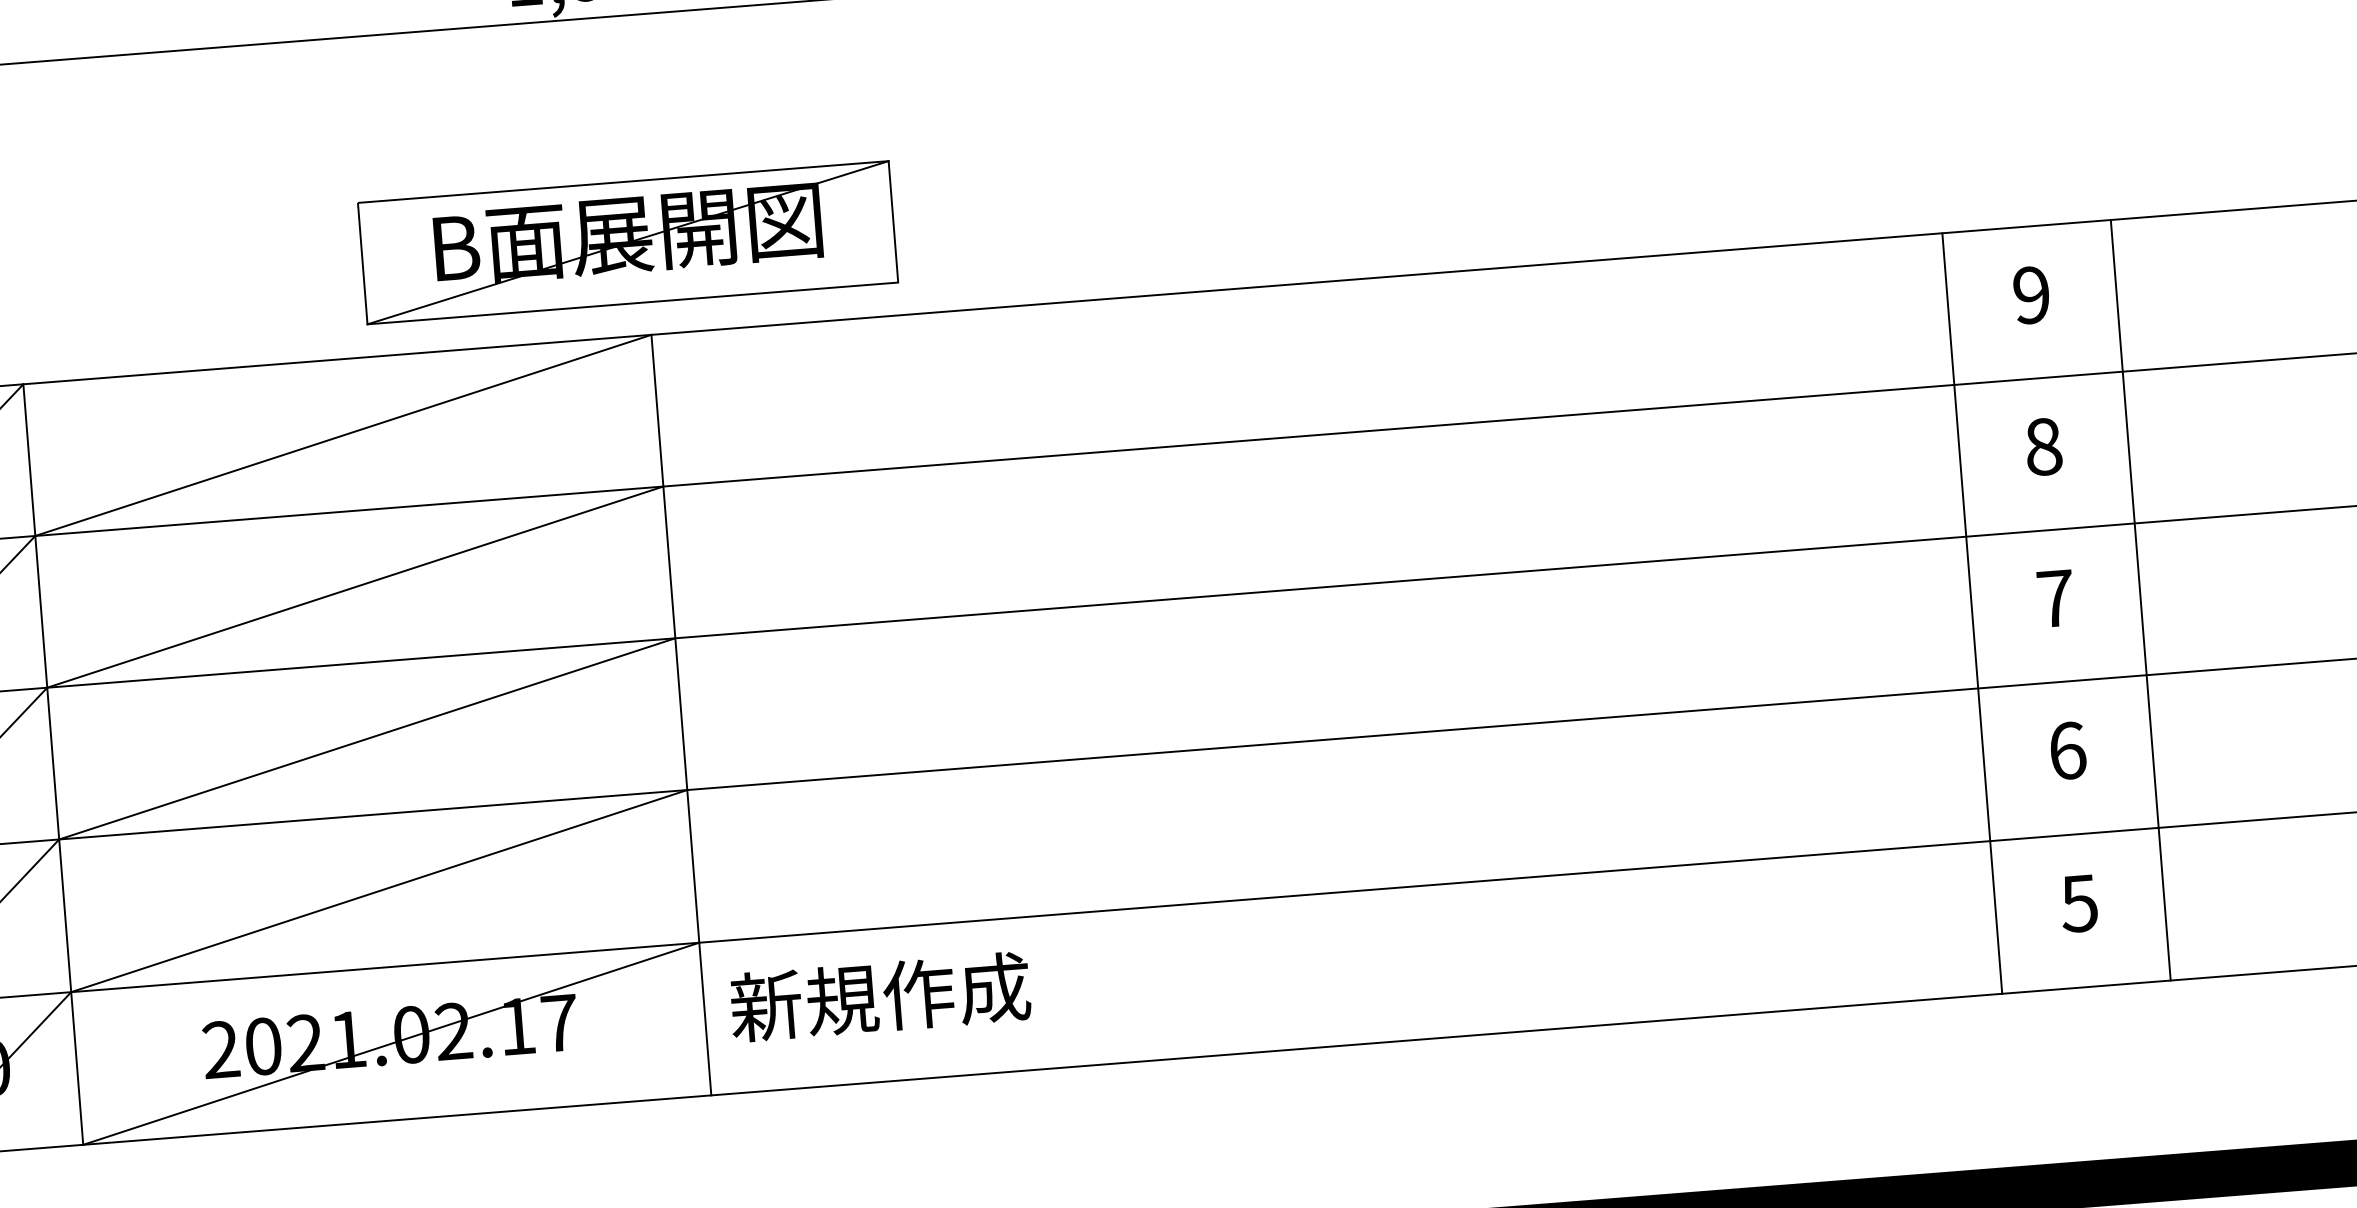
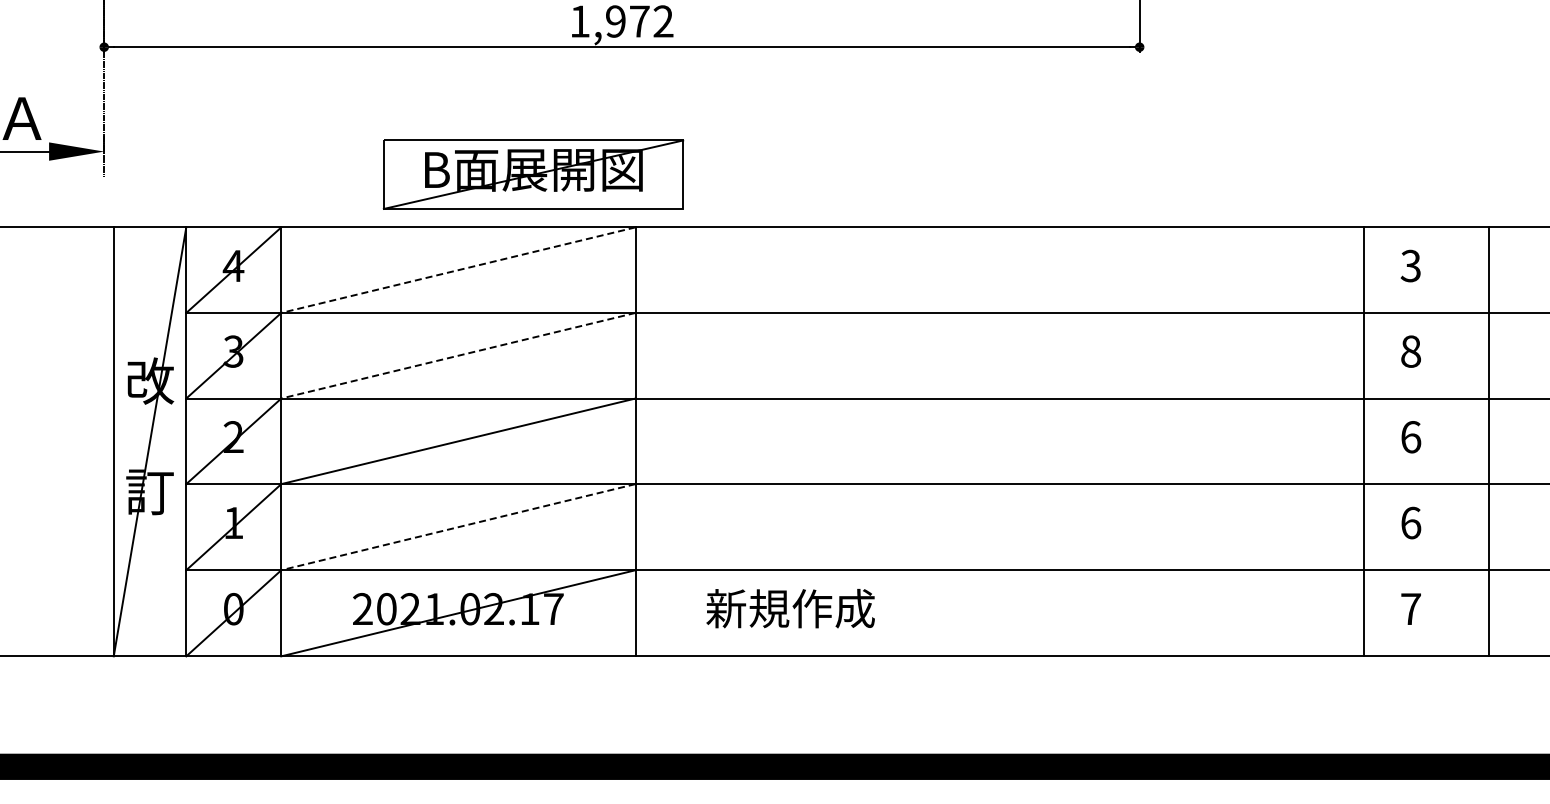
part: (628, 242) -> (533, 174), moved
text: (2030, 296) -> (1410, 266), 9 -> 3
line: (341, 436) -> (457, 270), solid -> dashed
line: (353, 586) -> (457, 355), solid -> dashed
text: (2056, 599) -> (1411, 437), 7 -> 6
line: (2140, 599) -> (1488, 441), moved
line: (377, 891) -> (457, 527), solid -> dashed
text: (2078, 904) -> (1410, 609), 5 -> 7
text: (880, 996) -> (790, 608), moved

